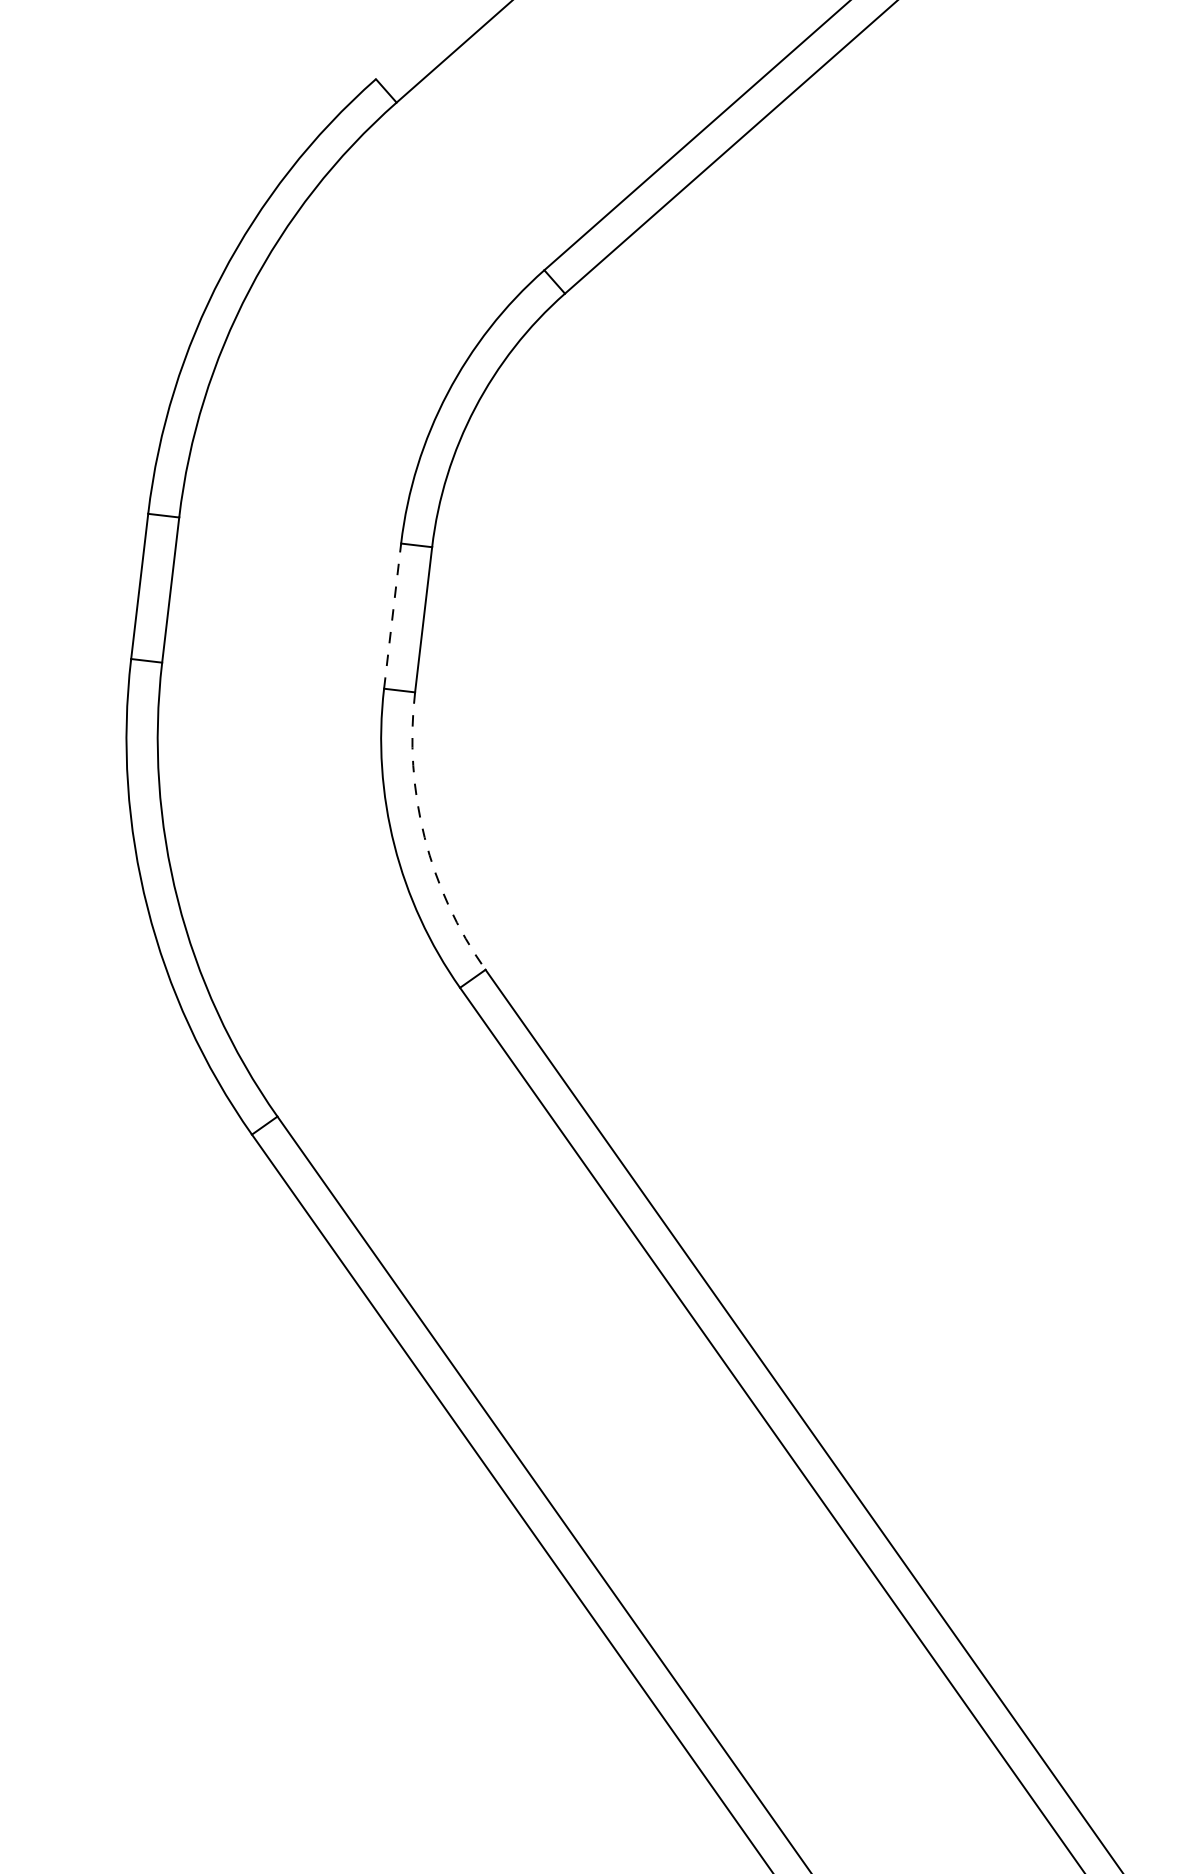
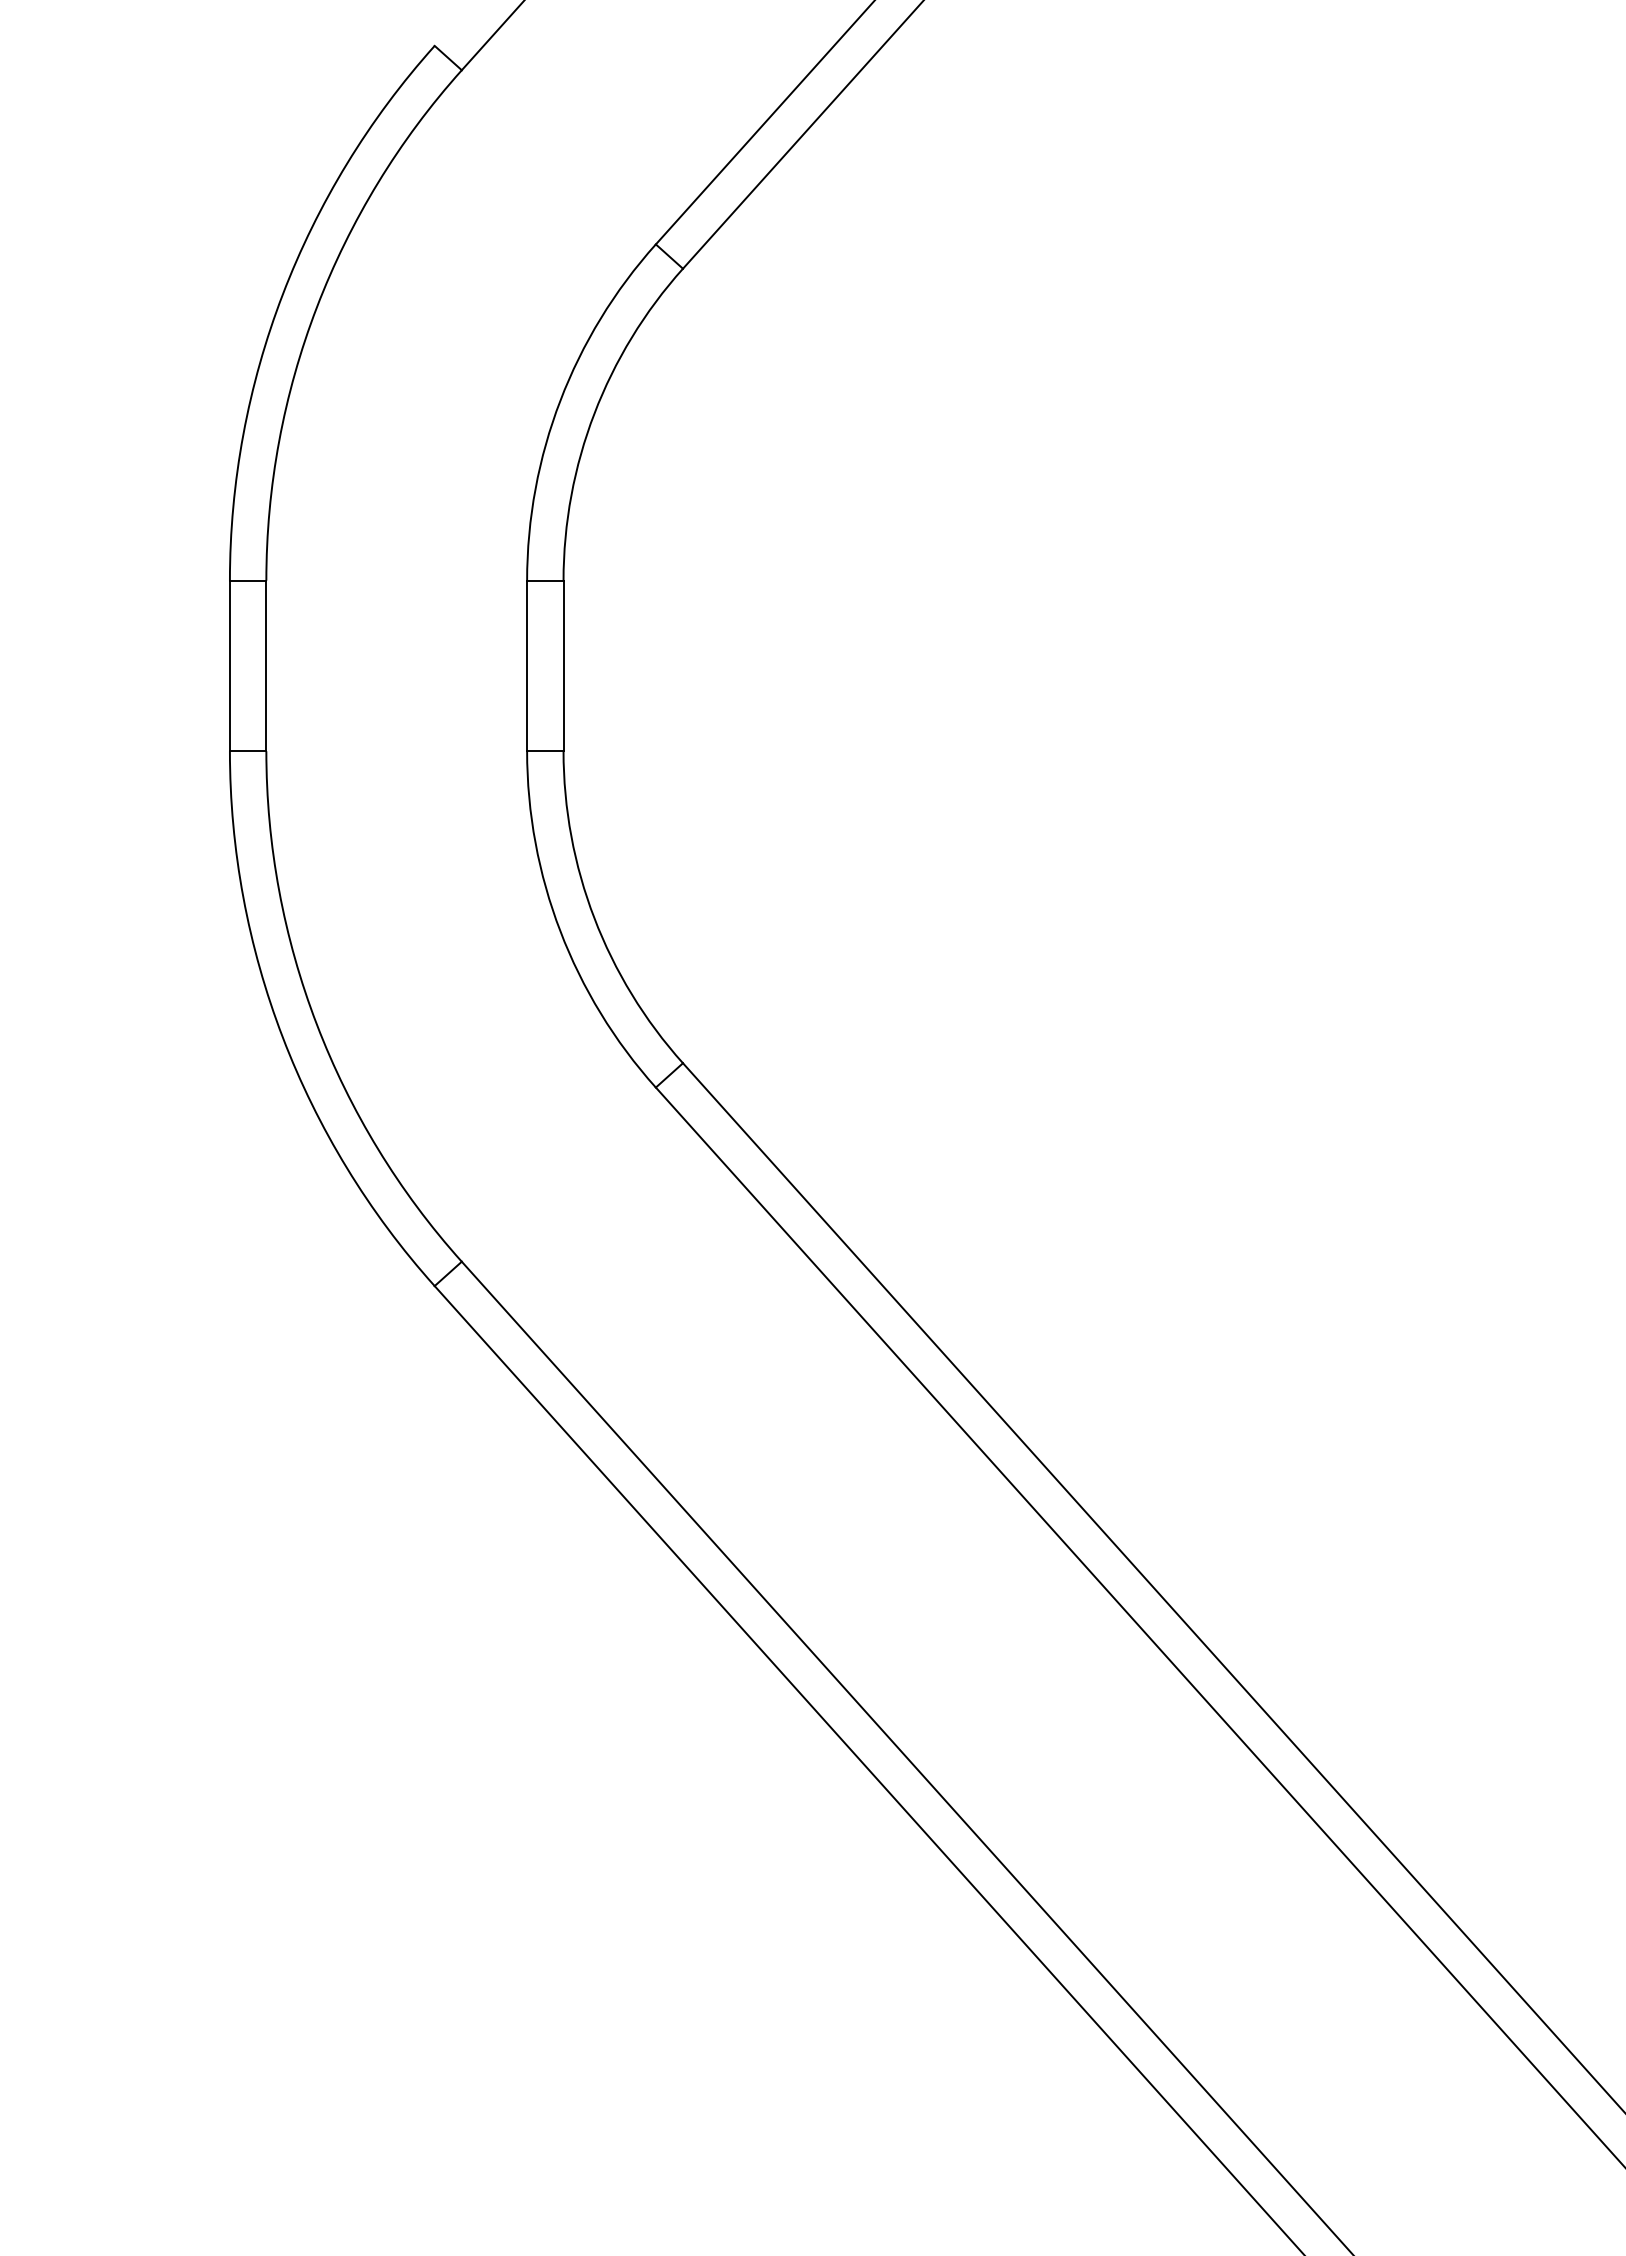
line: (393, 615) -> (527, 665), dashed -> solid
arc: (424, 837) -> (594, 918), dashed -> solid

